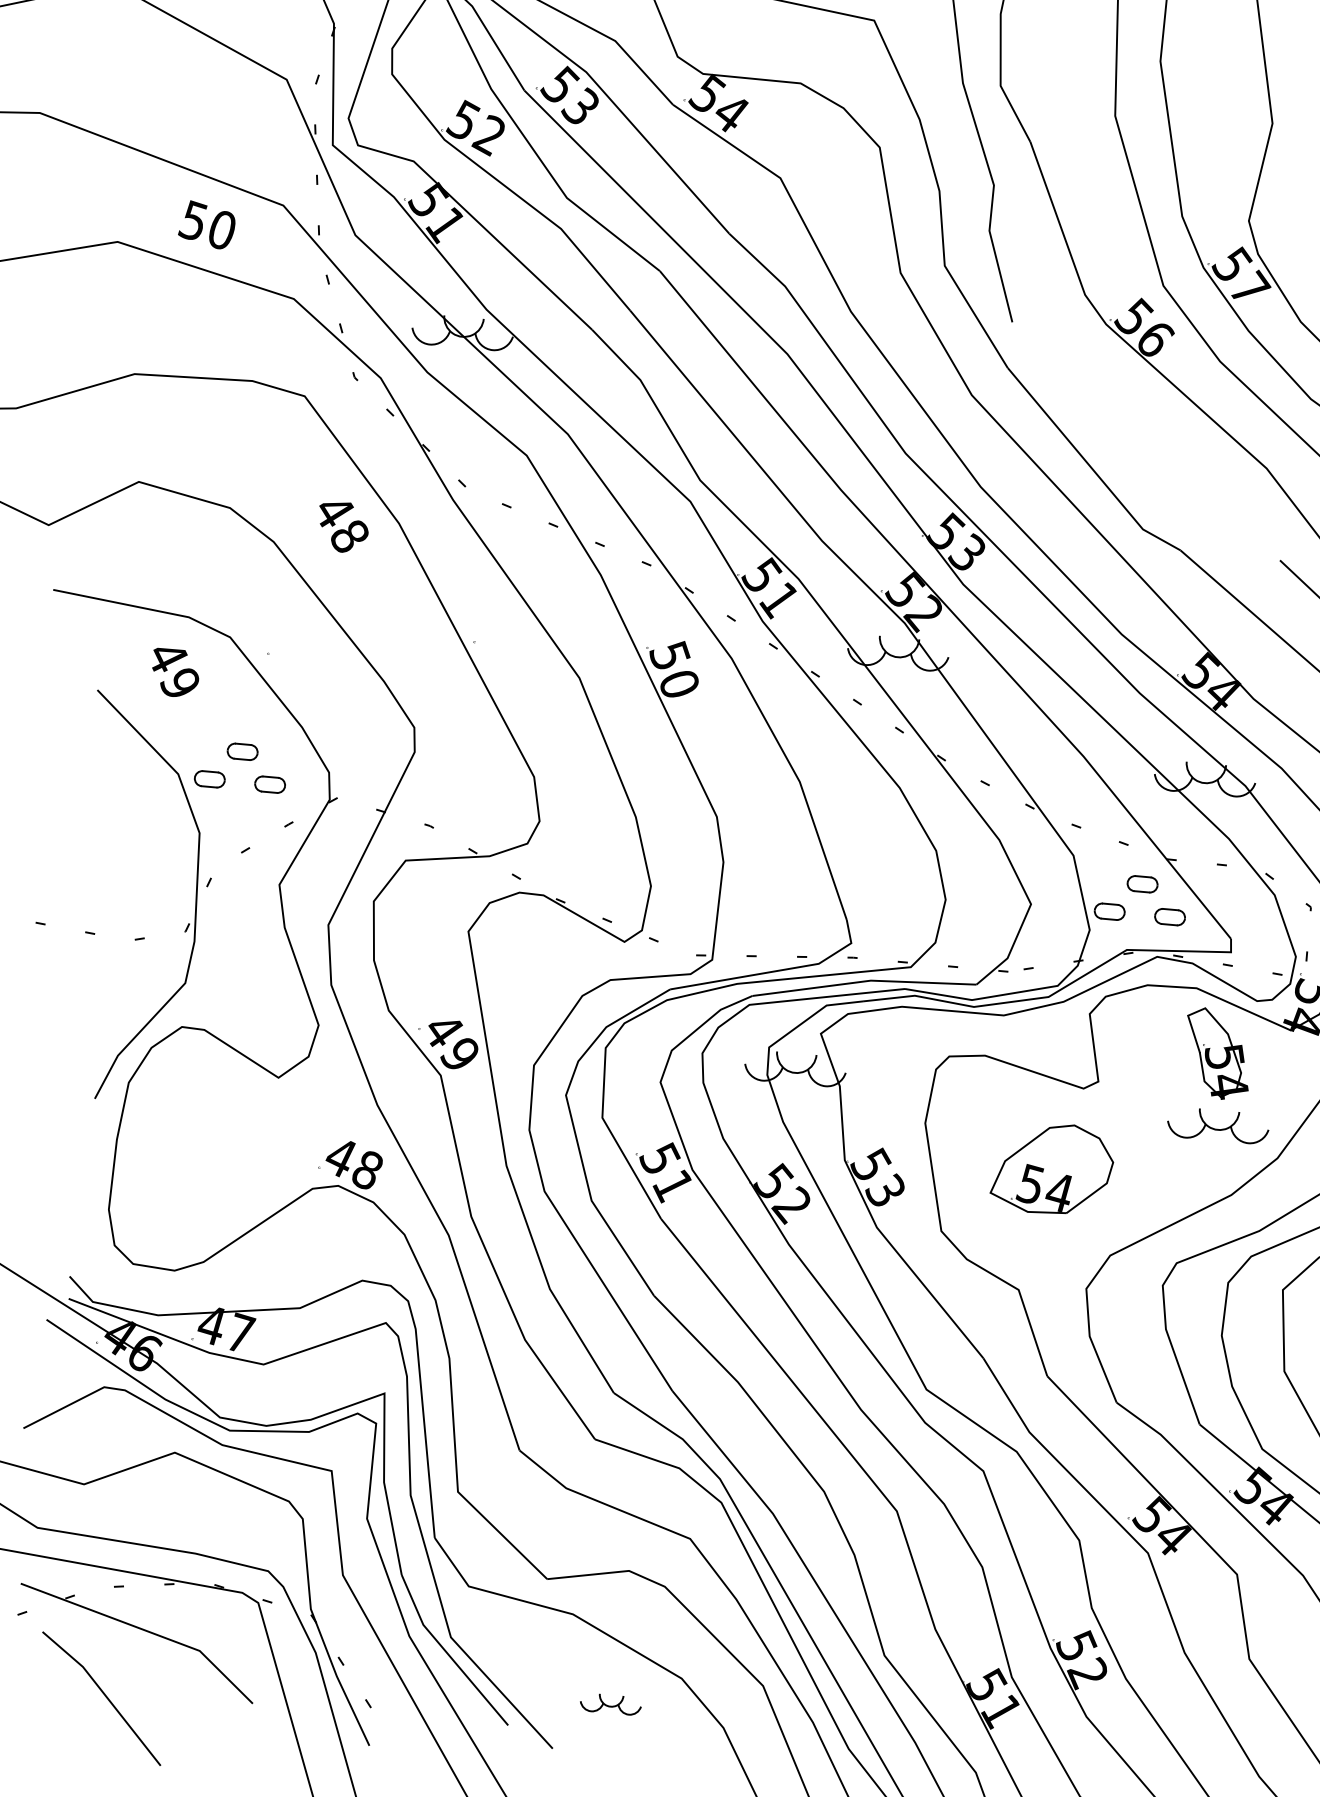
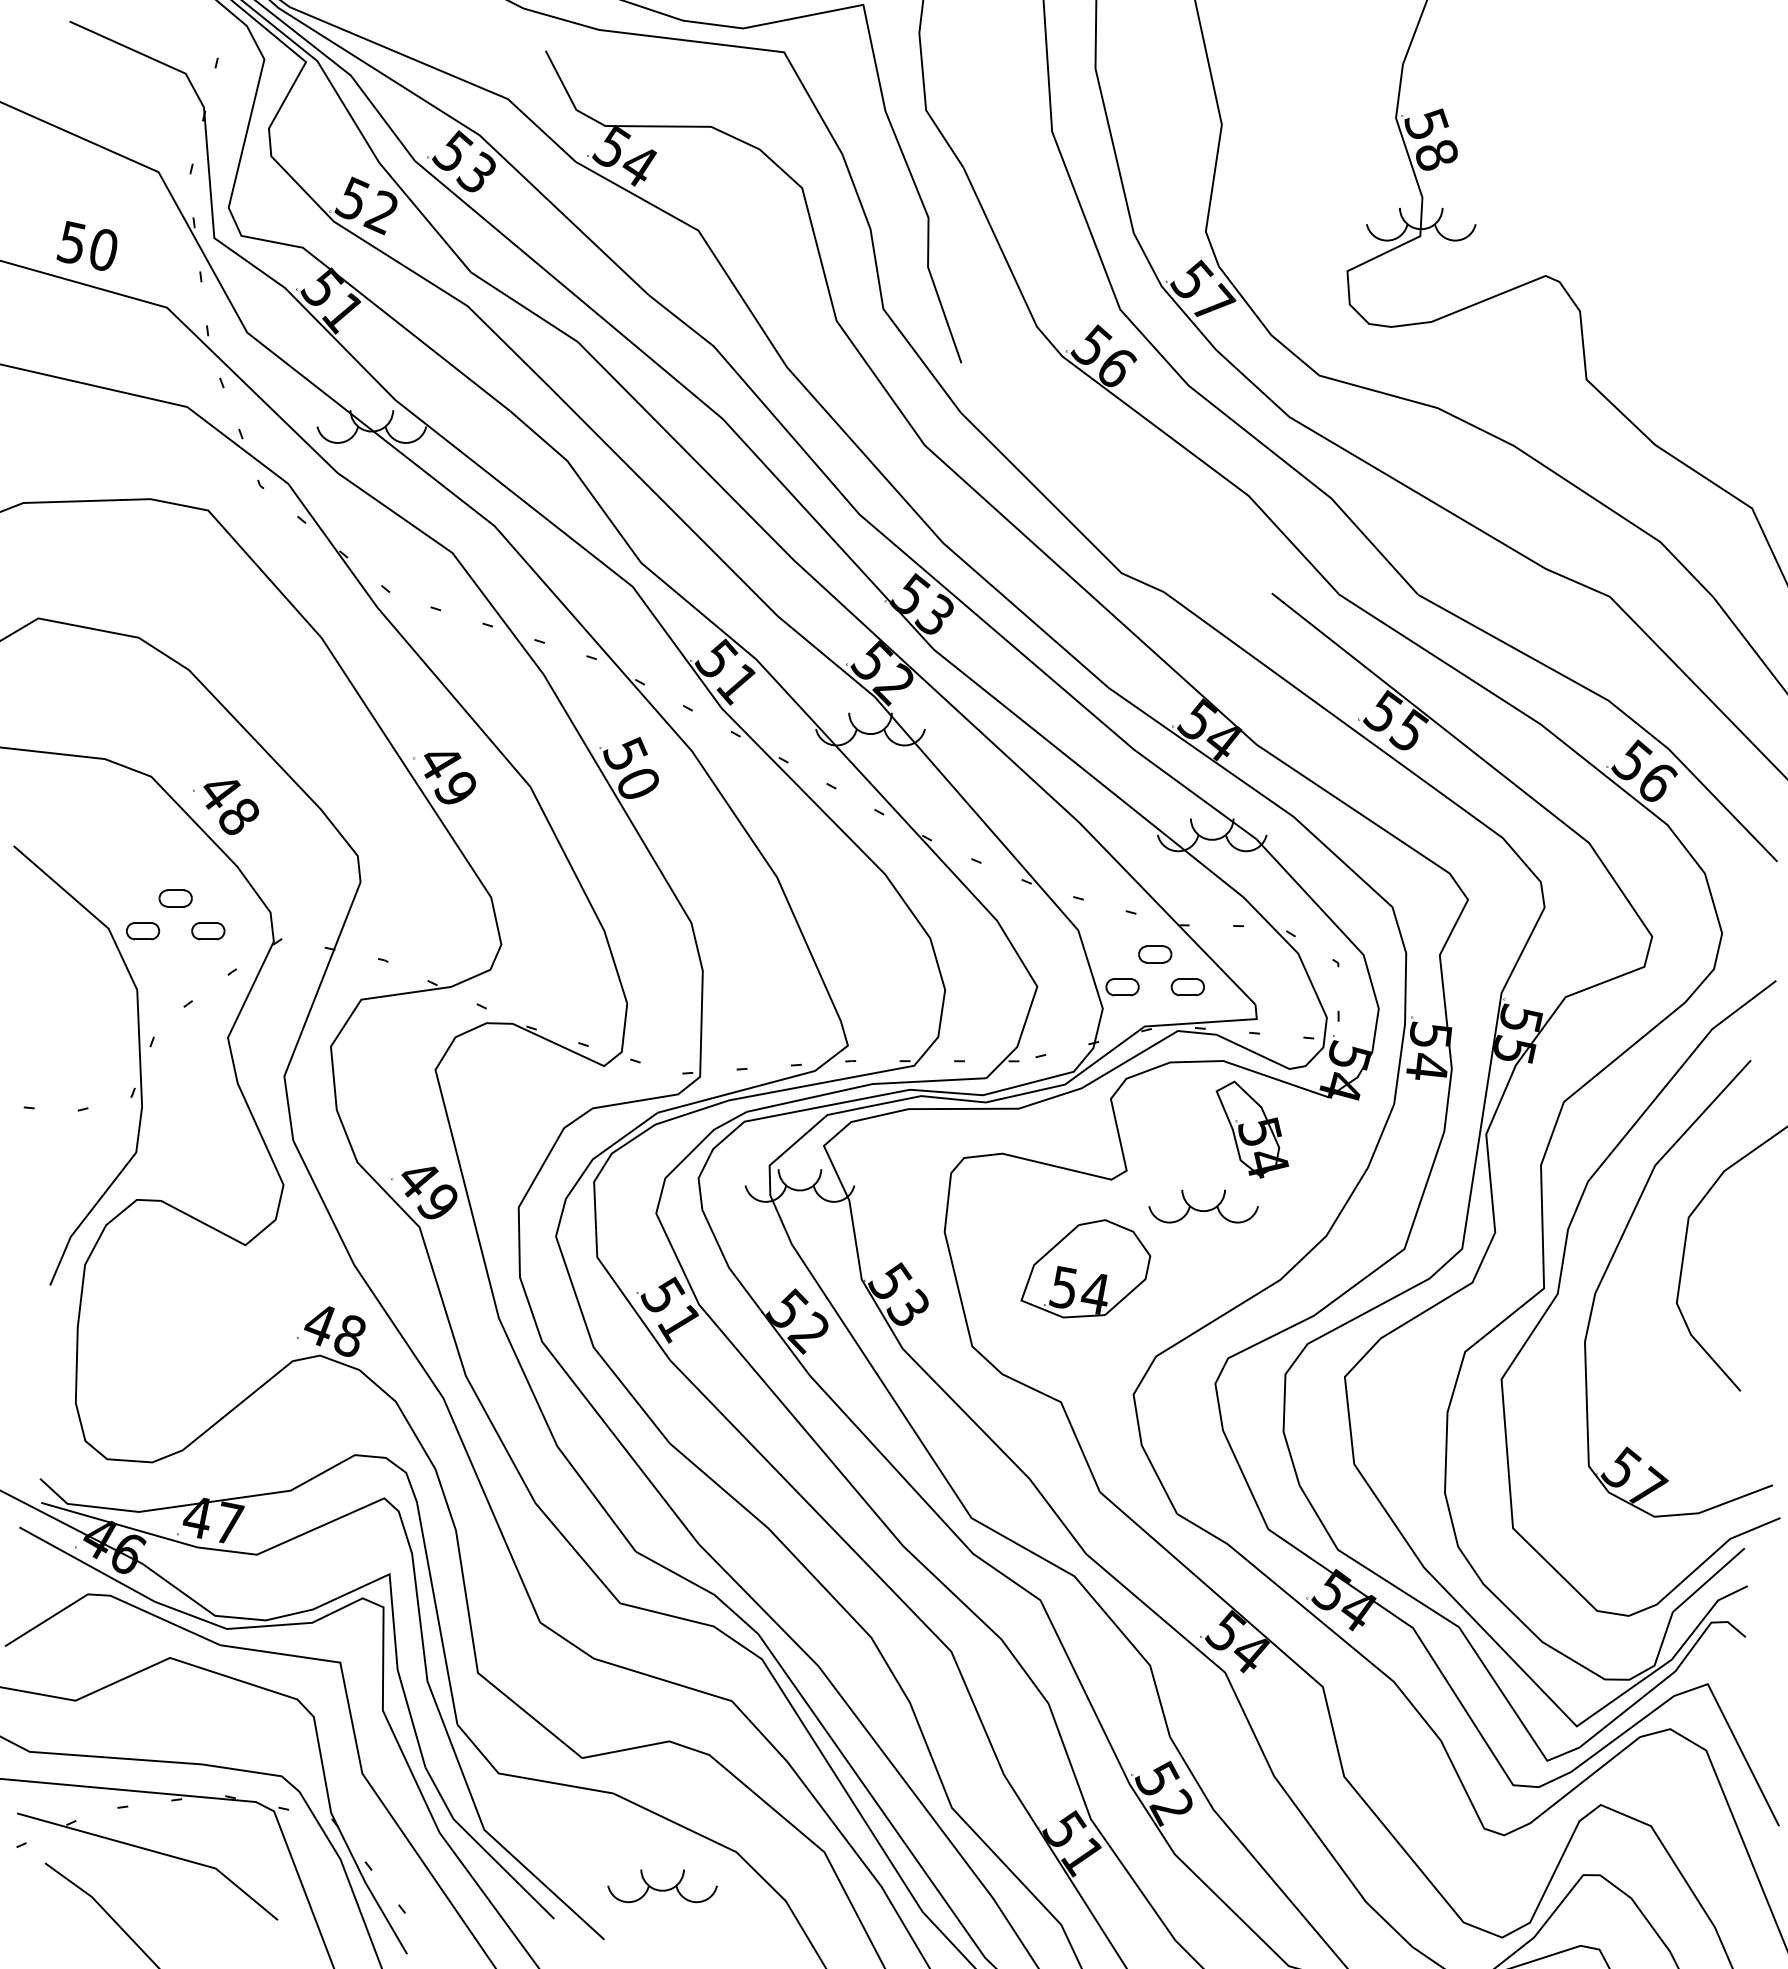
text: (206, 224) -> (86, 245), moved
text: (342, 527) -> (230, 807), moved
text: (175, 673) -> (449, 778), moved
part: (1218, 1125) -> (1203, 1206), moved
part: (610, 1704) -> (662, 1886), size x1.67

